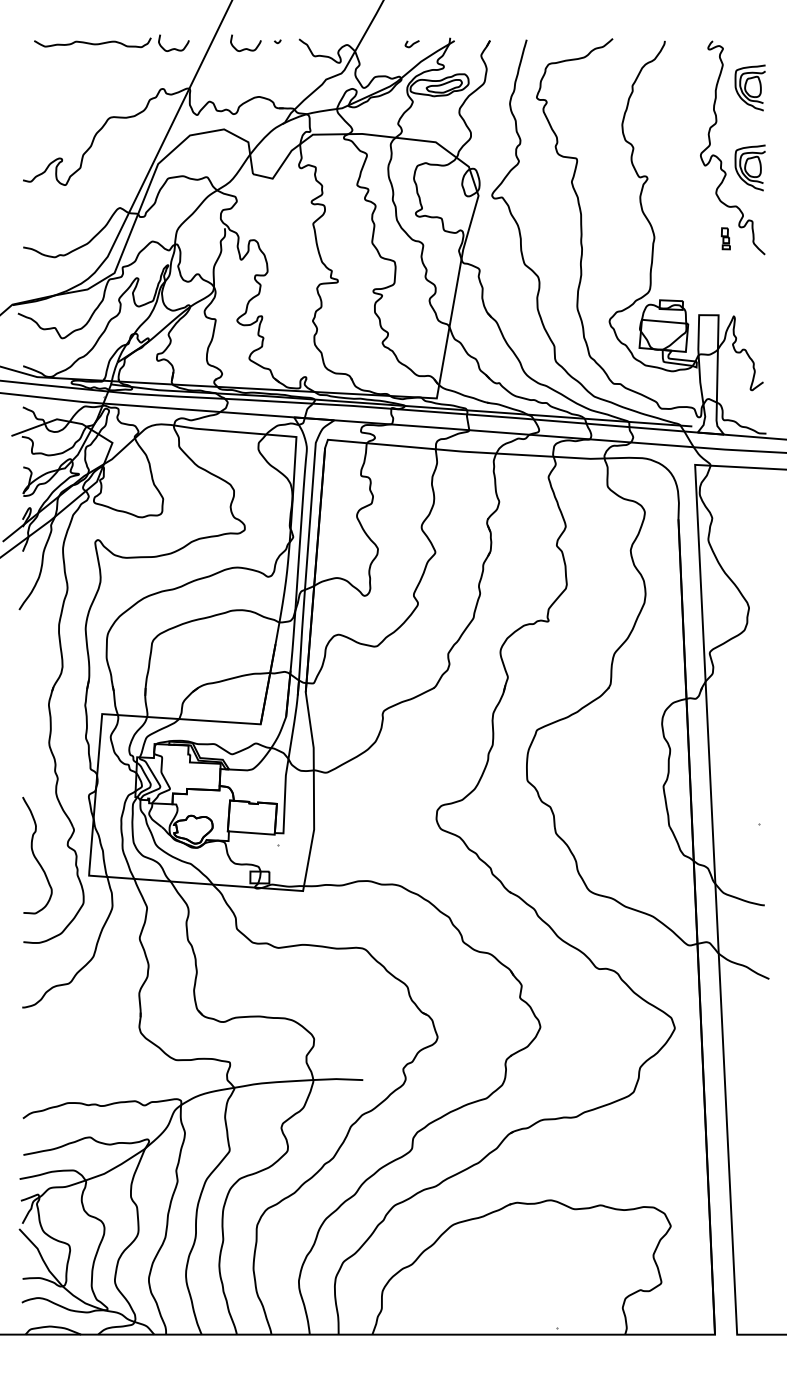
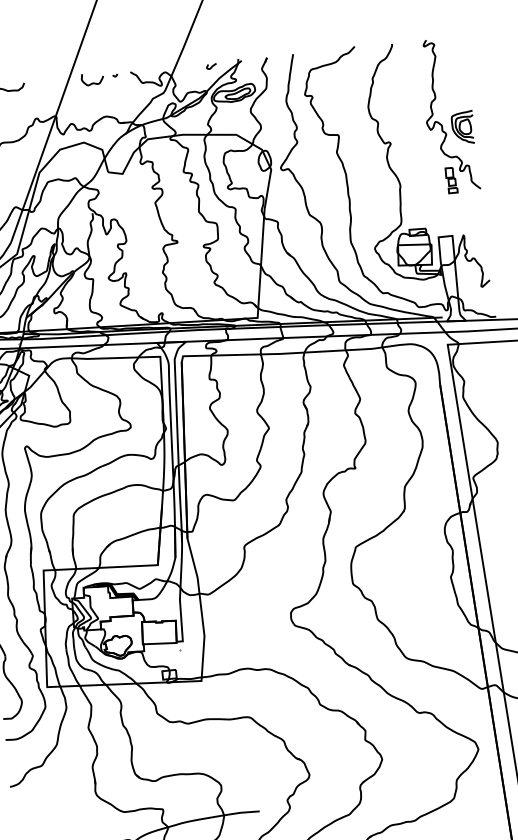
curve: (173, 48) -> (41, 88), removed
part: (749, 87) -> (456, 70), removed
part: (725, 238) -> (451, 180), size x1.67

